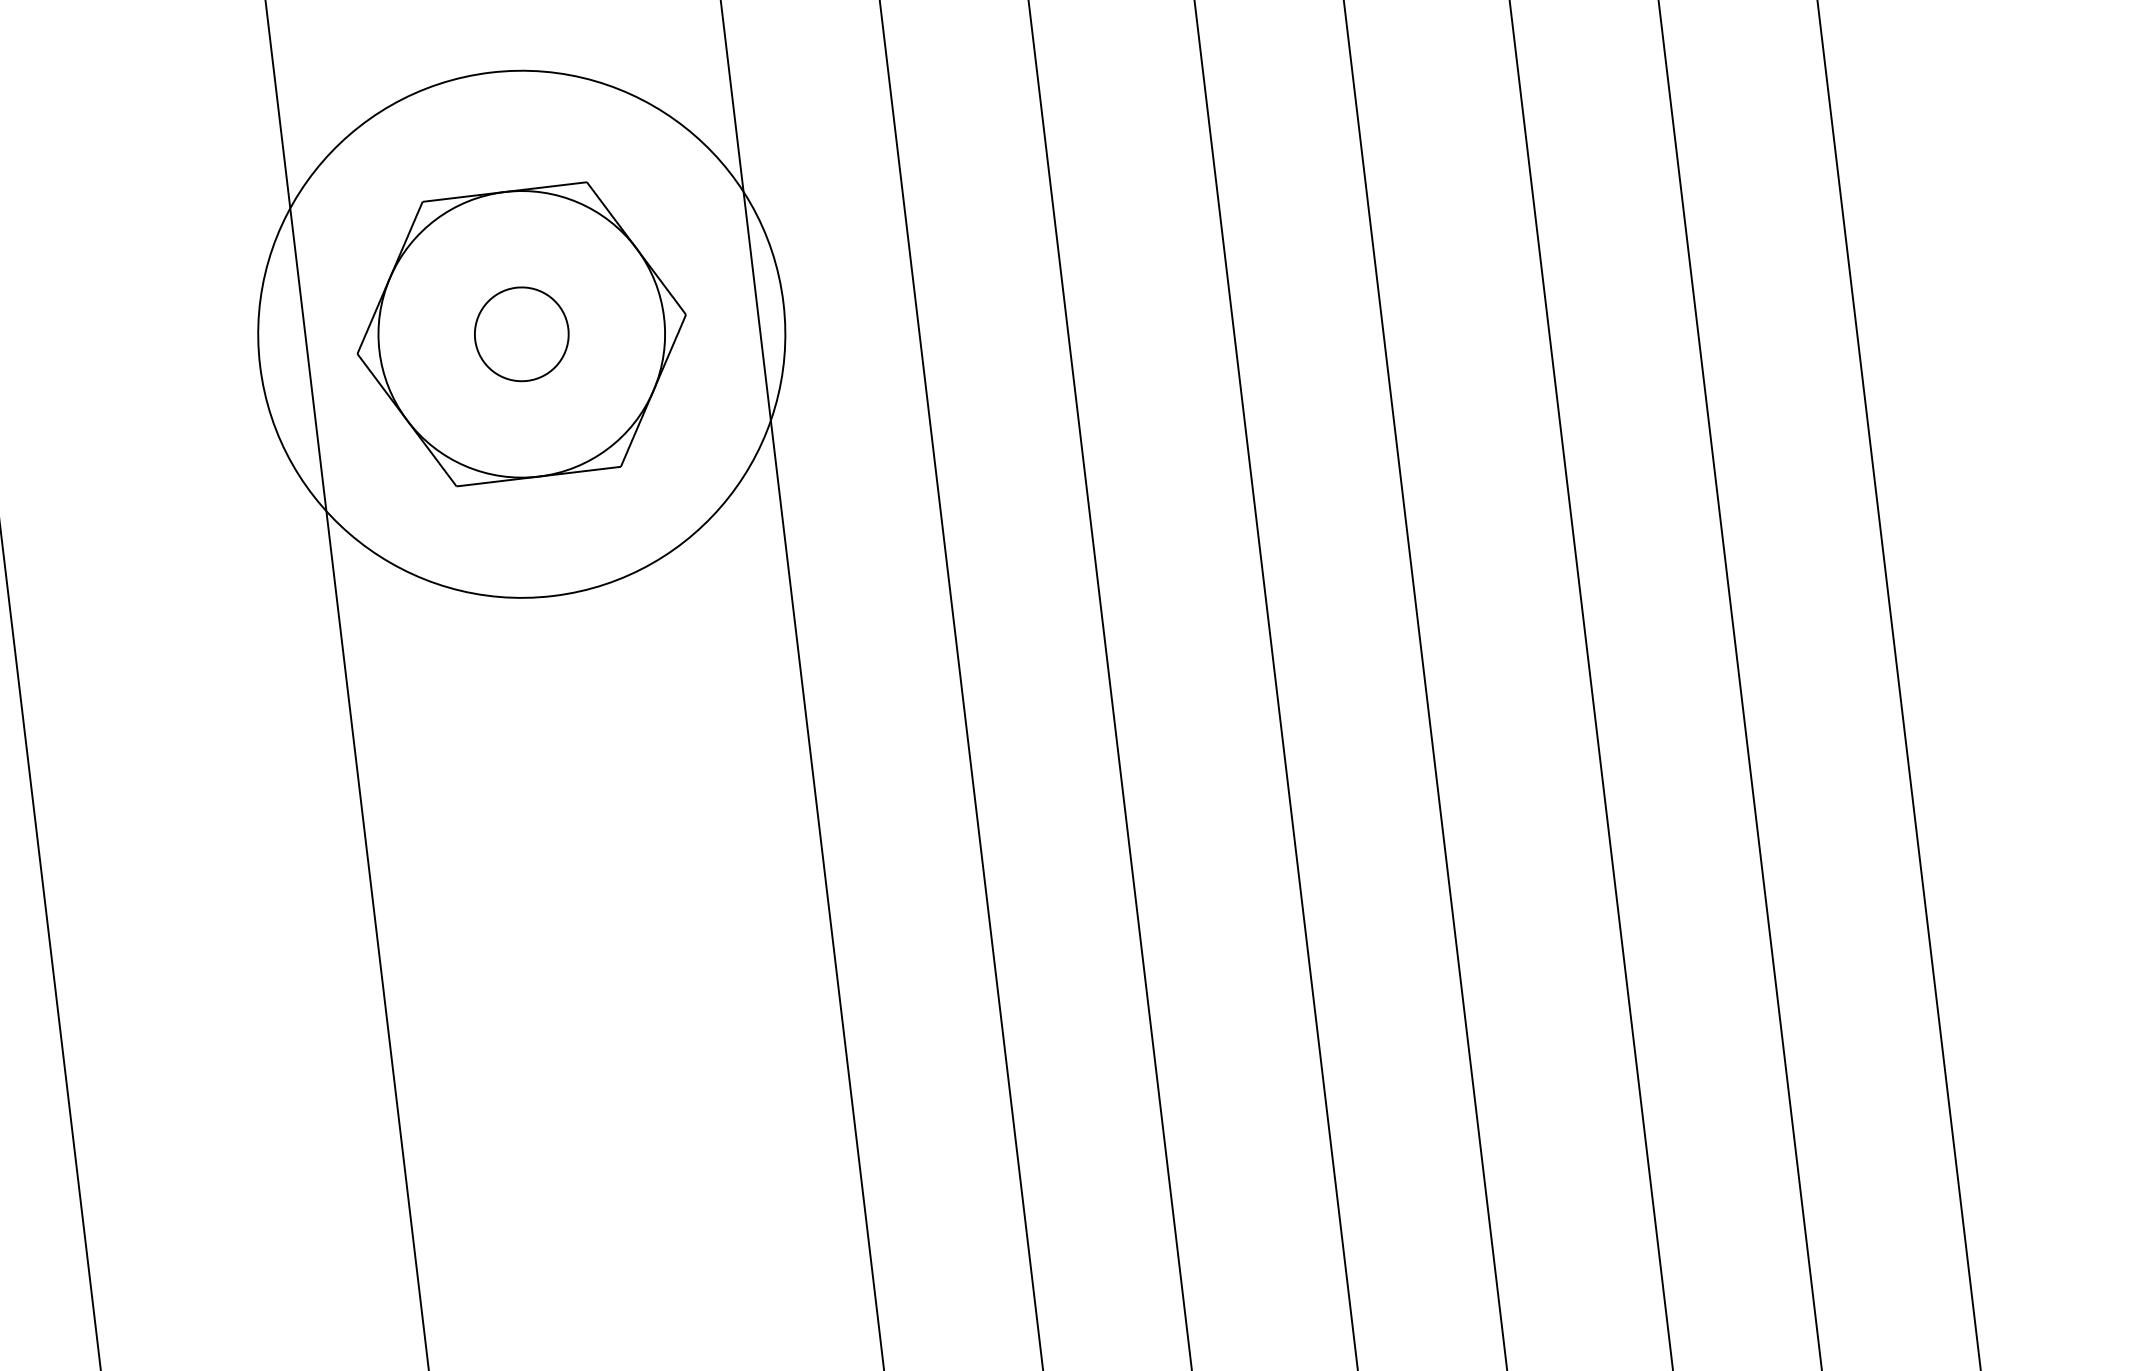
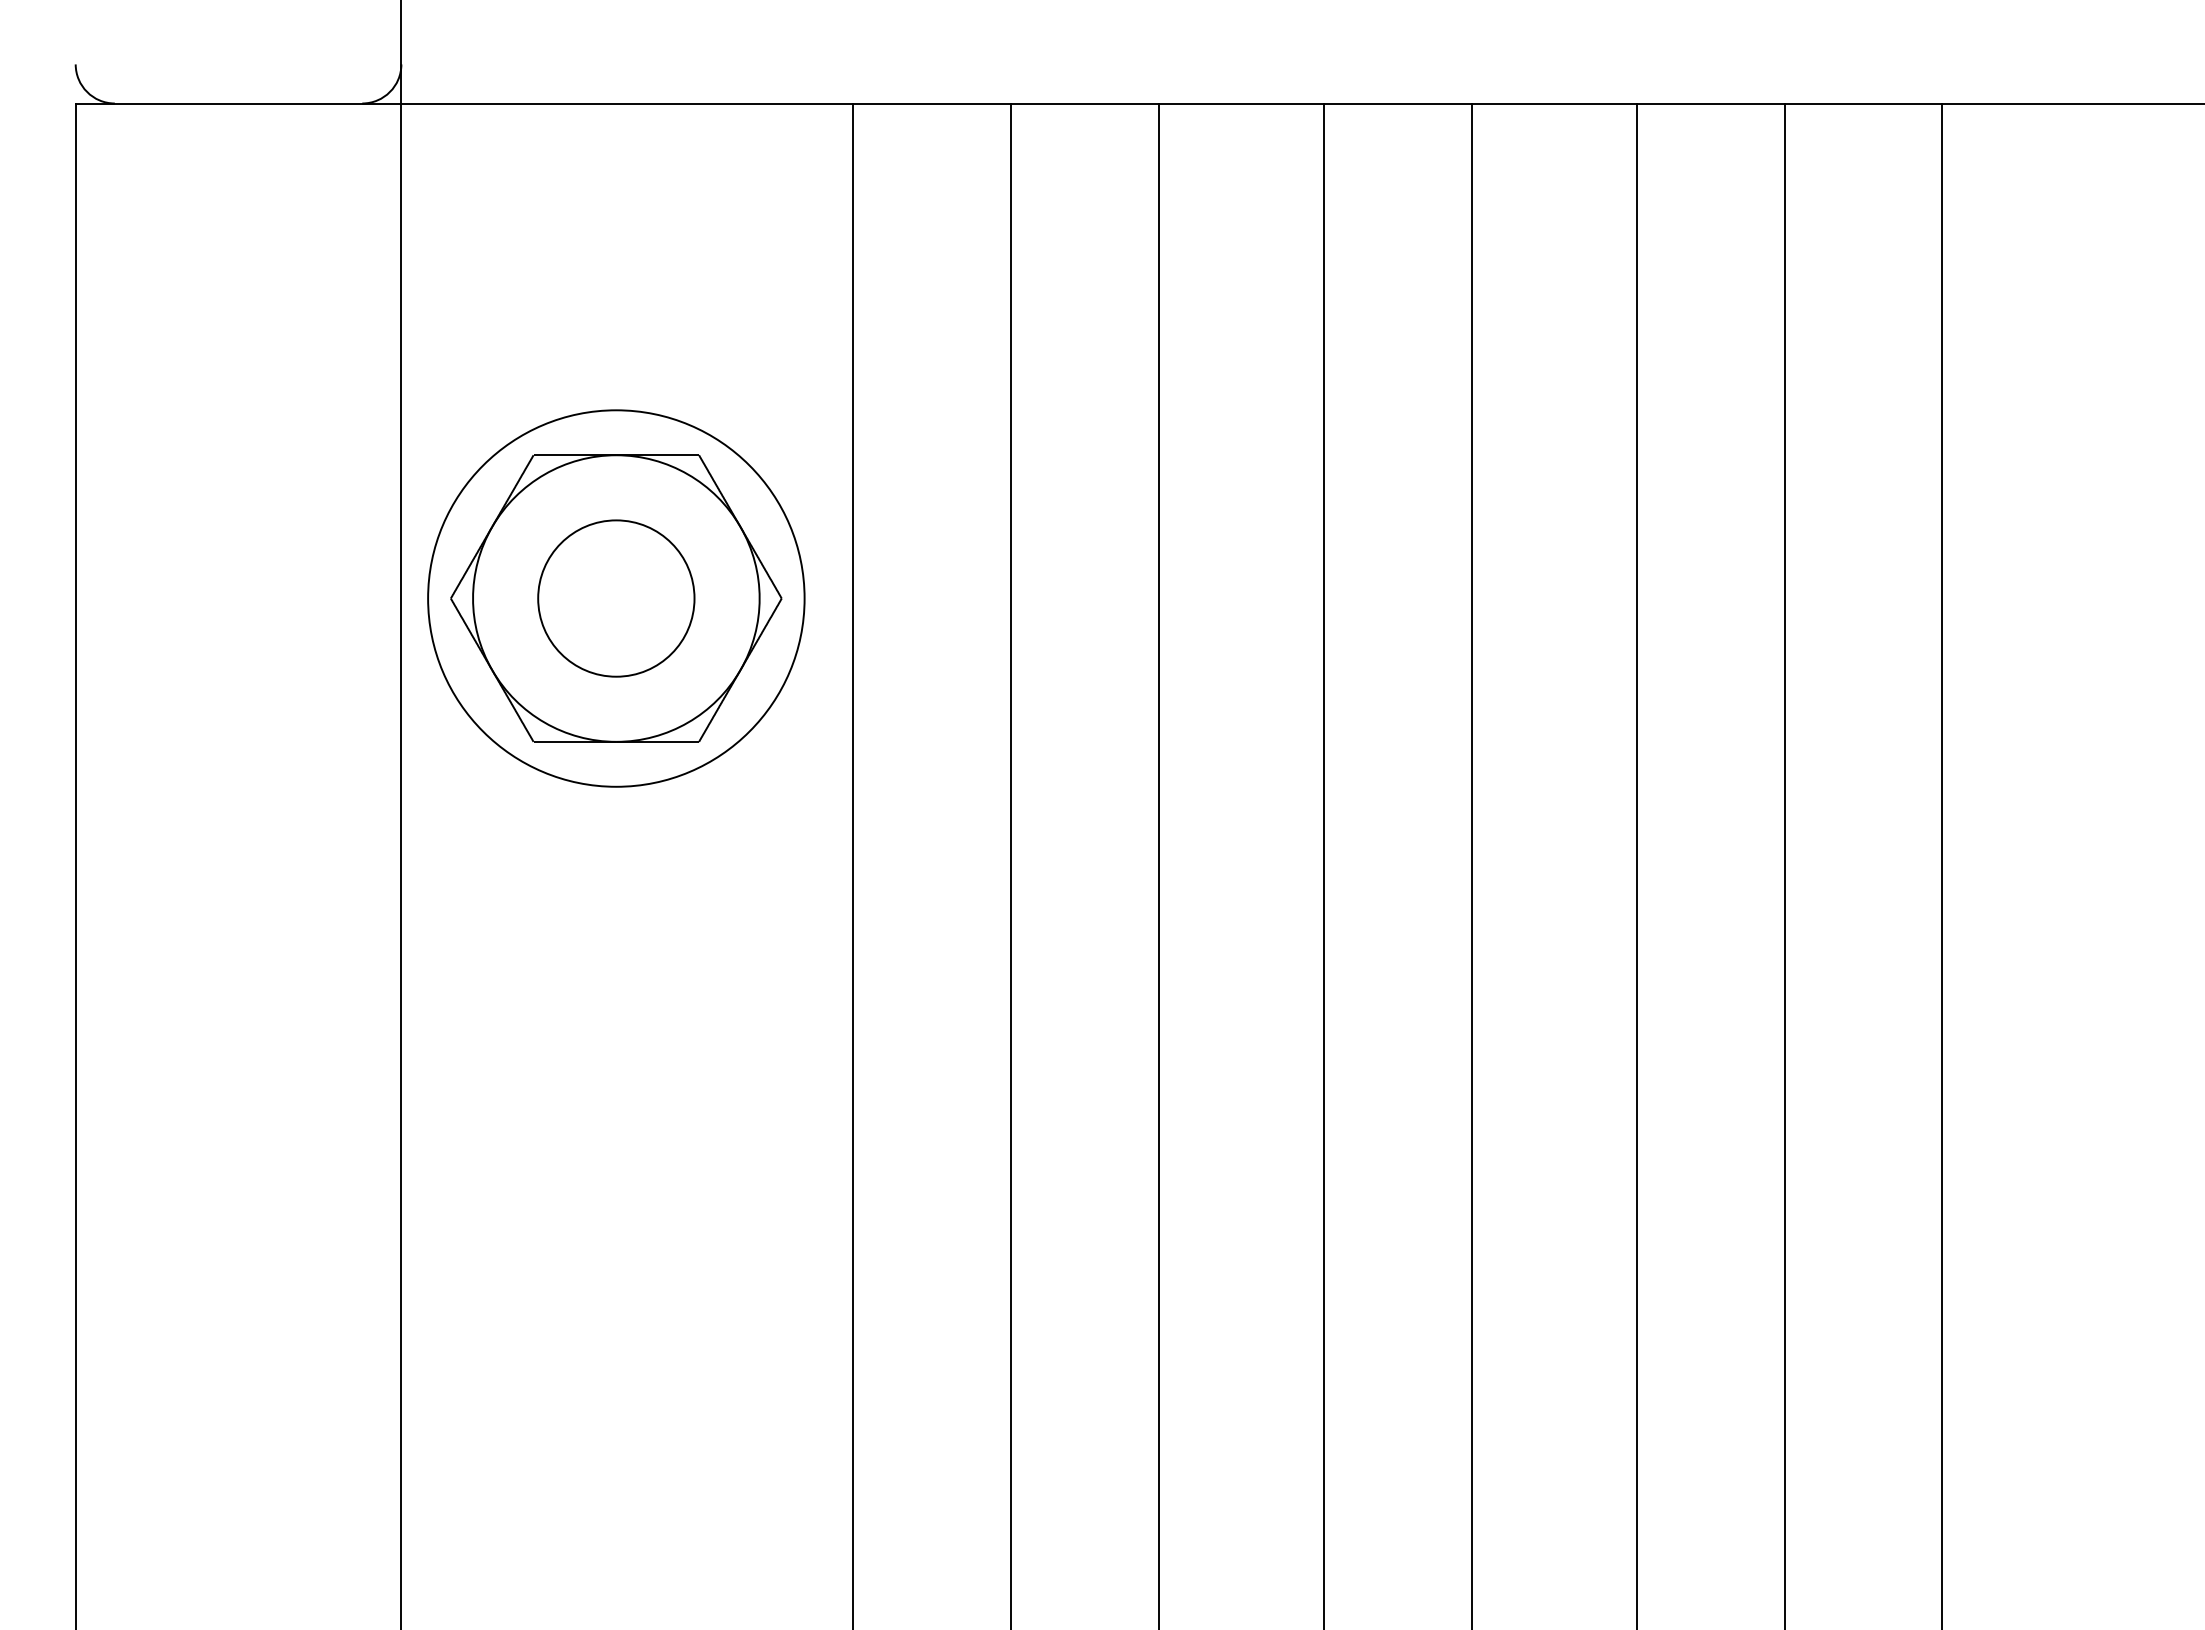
circle: (521, 334) -> (616, 598), size x0.71
circle: (521, 334) -> (616, 598), size x1.67

